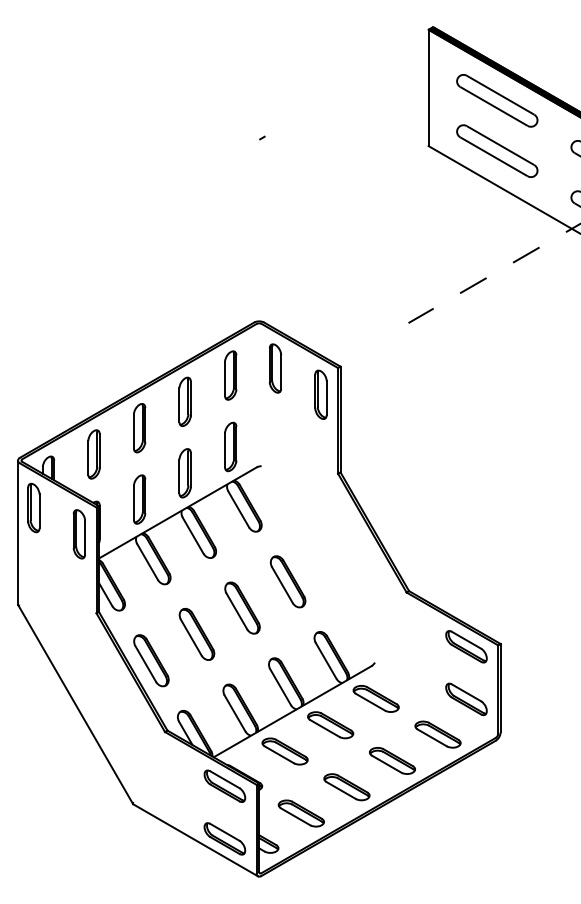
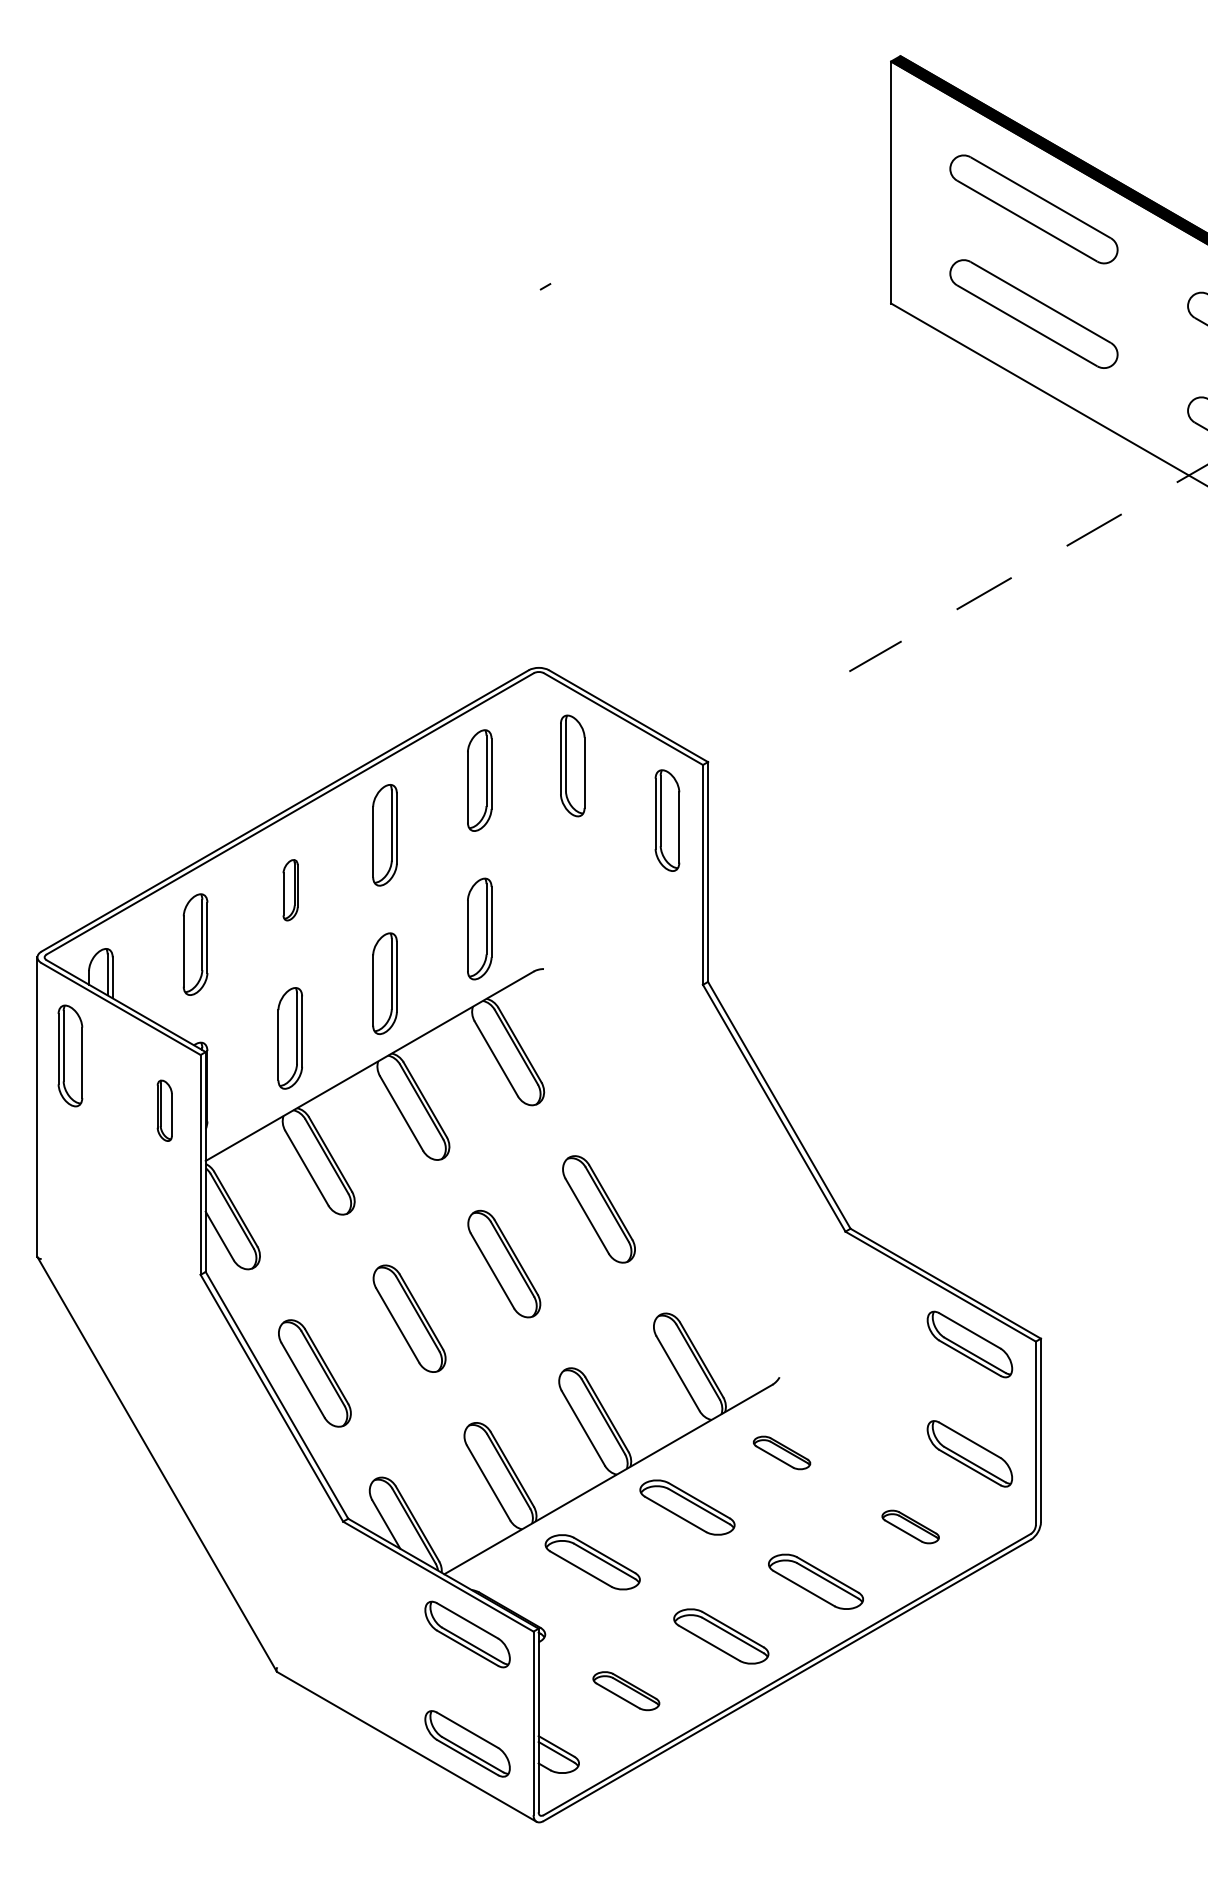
part: (139, 428) -> (290, 890), size x0.6
part: (78, 534) -> (163, 1111), size x0.6
part: (375, 698) -> (780, 1451), size x0.6
part: (437, 734) -> (909, 1526), size x0.6
part: (300, 813) -> (624, 1691), size x0.7

